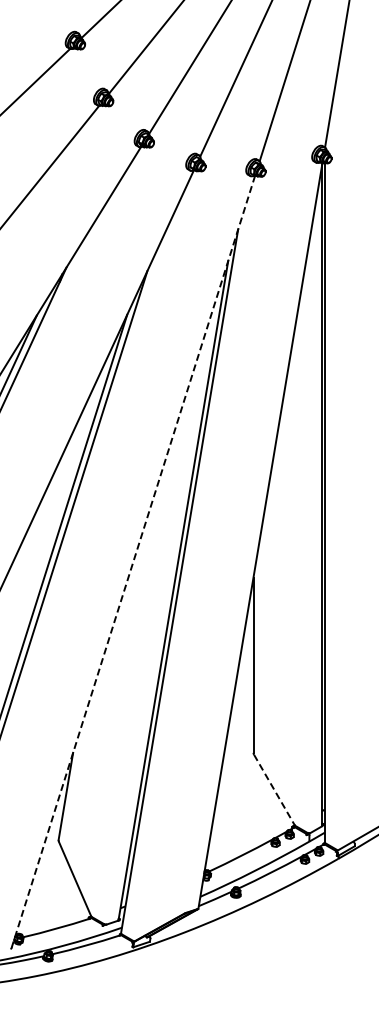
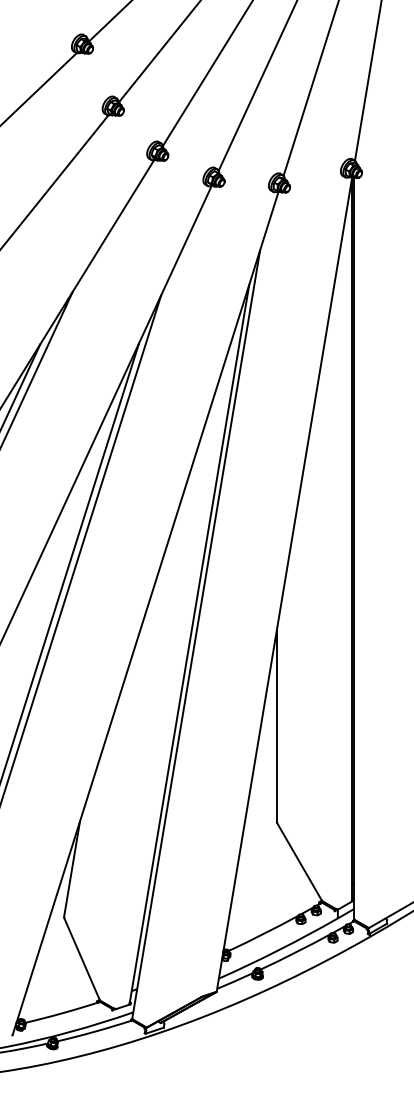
line: (133, 562) -> (145, 613), dashed -> solid
line: (274, 790) -> (299, 862), dashed -> solid

